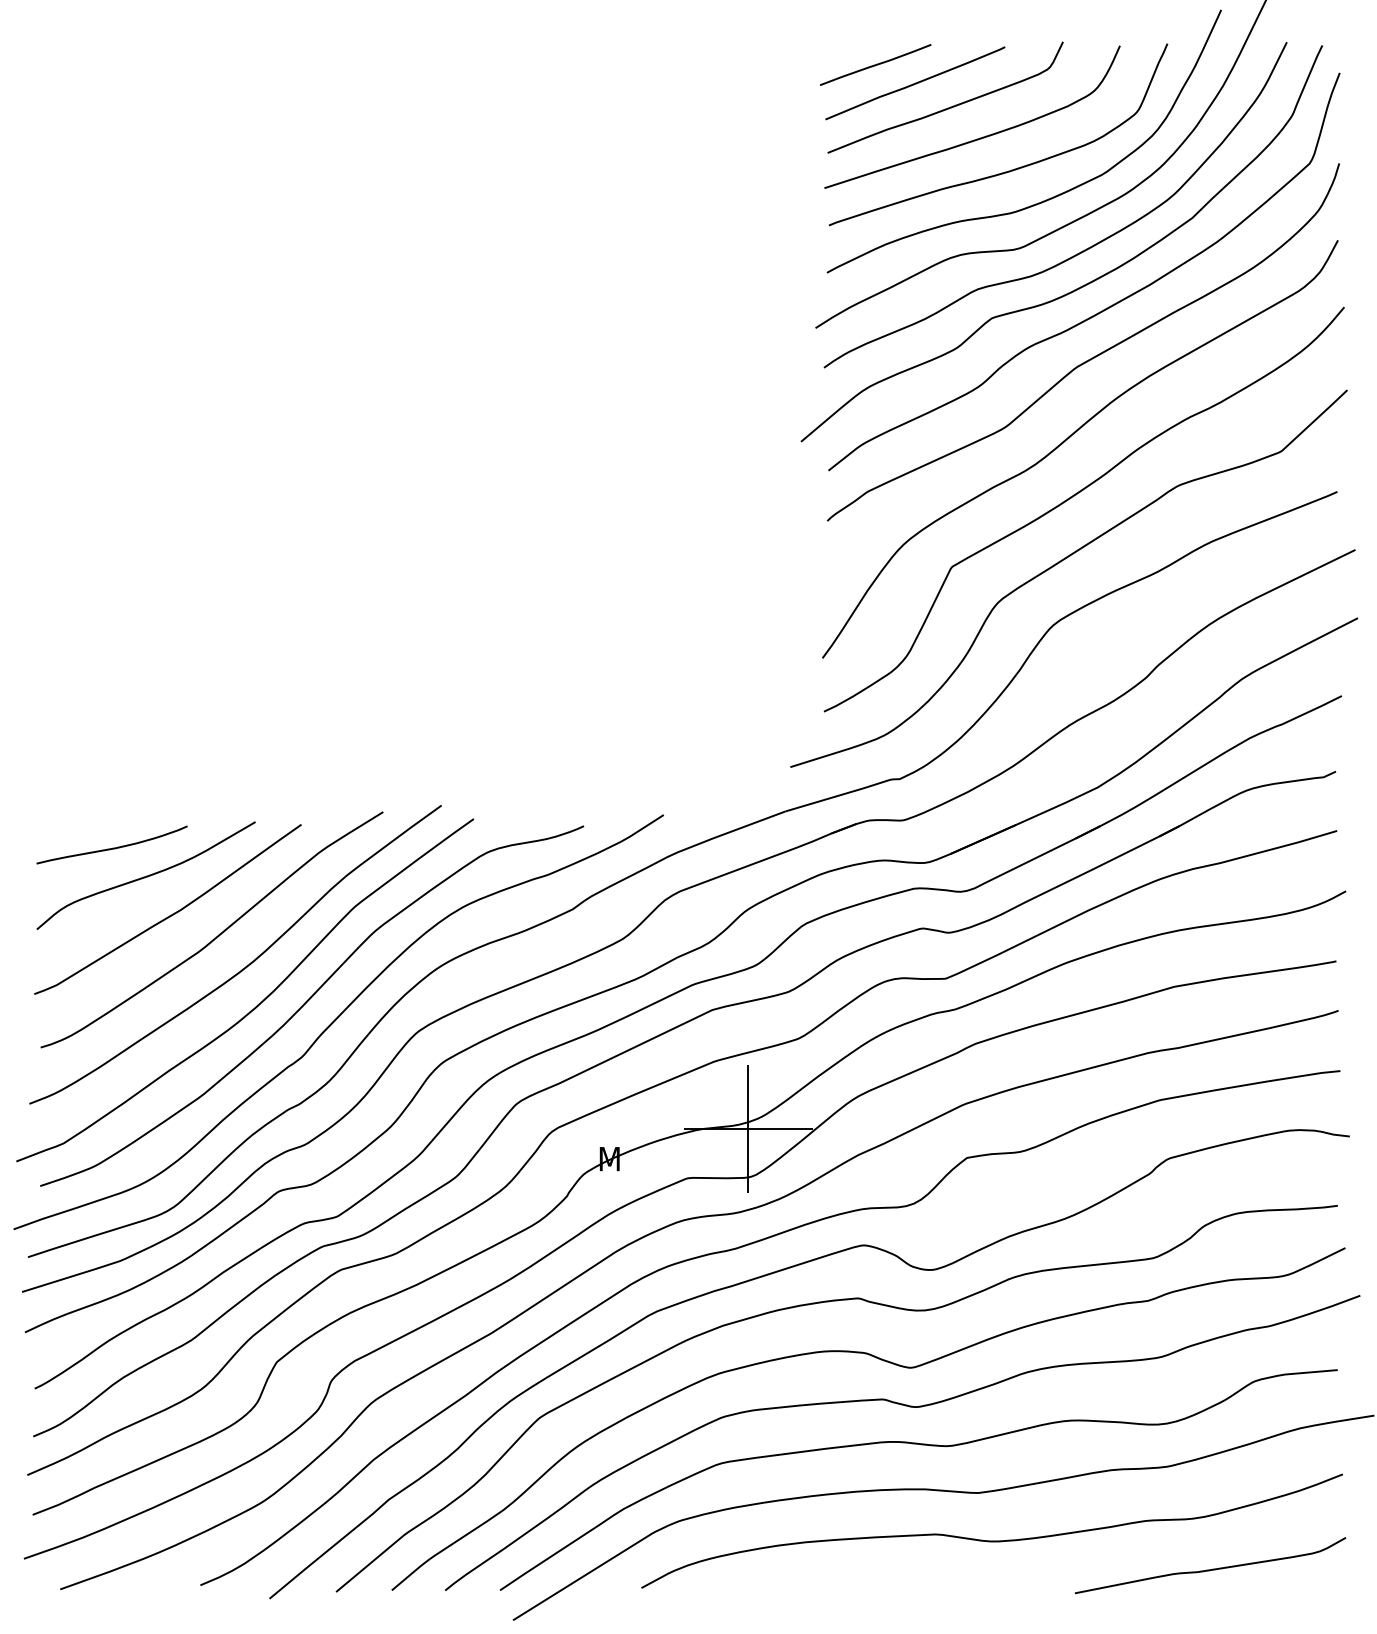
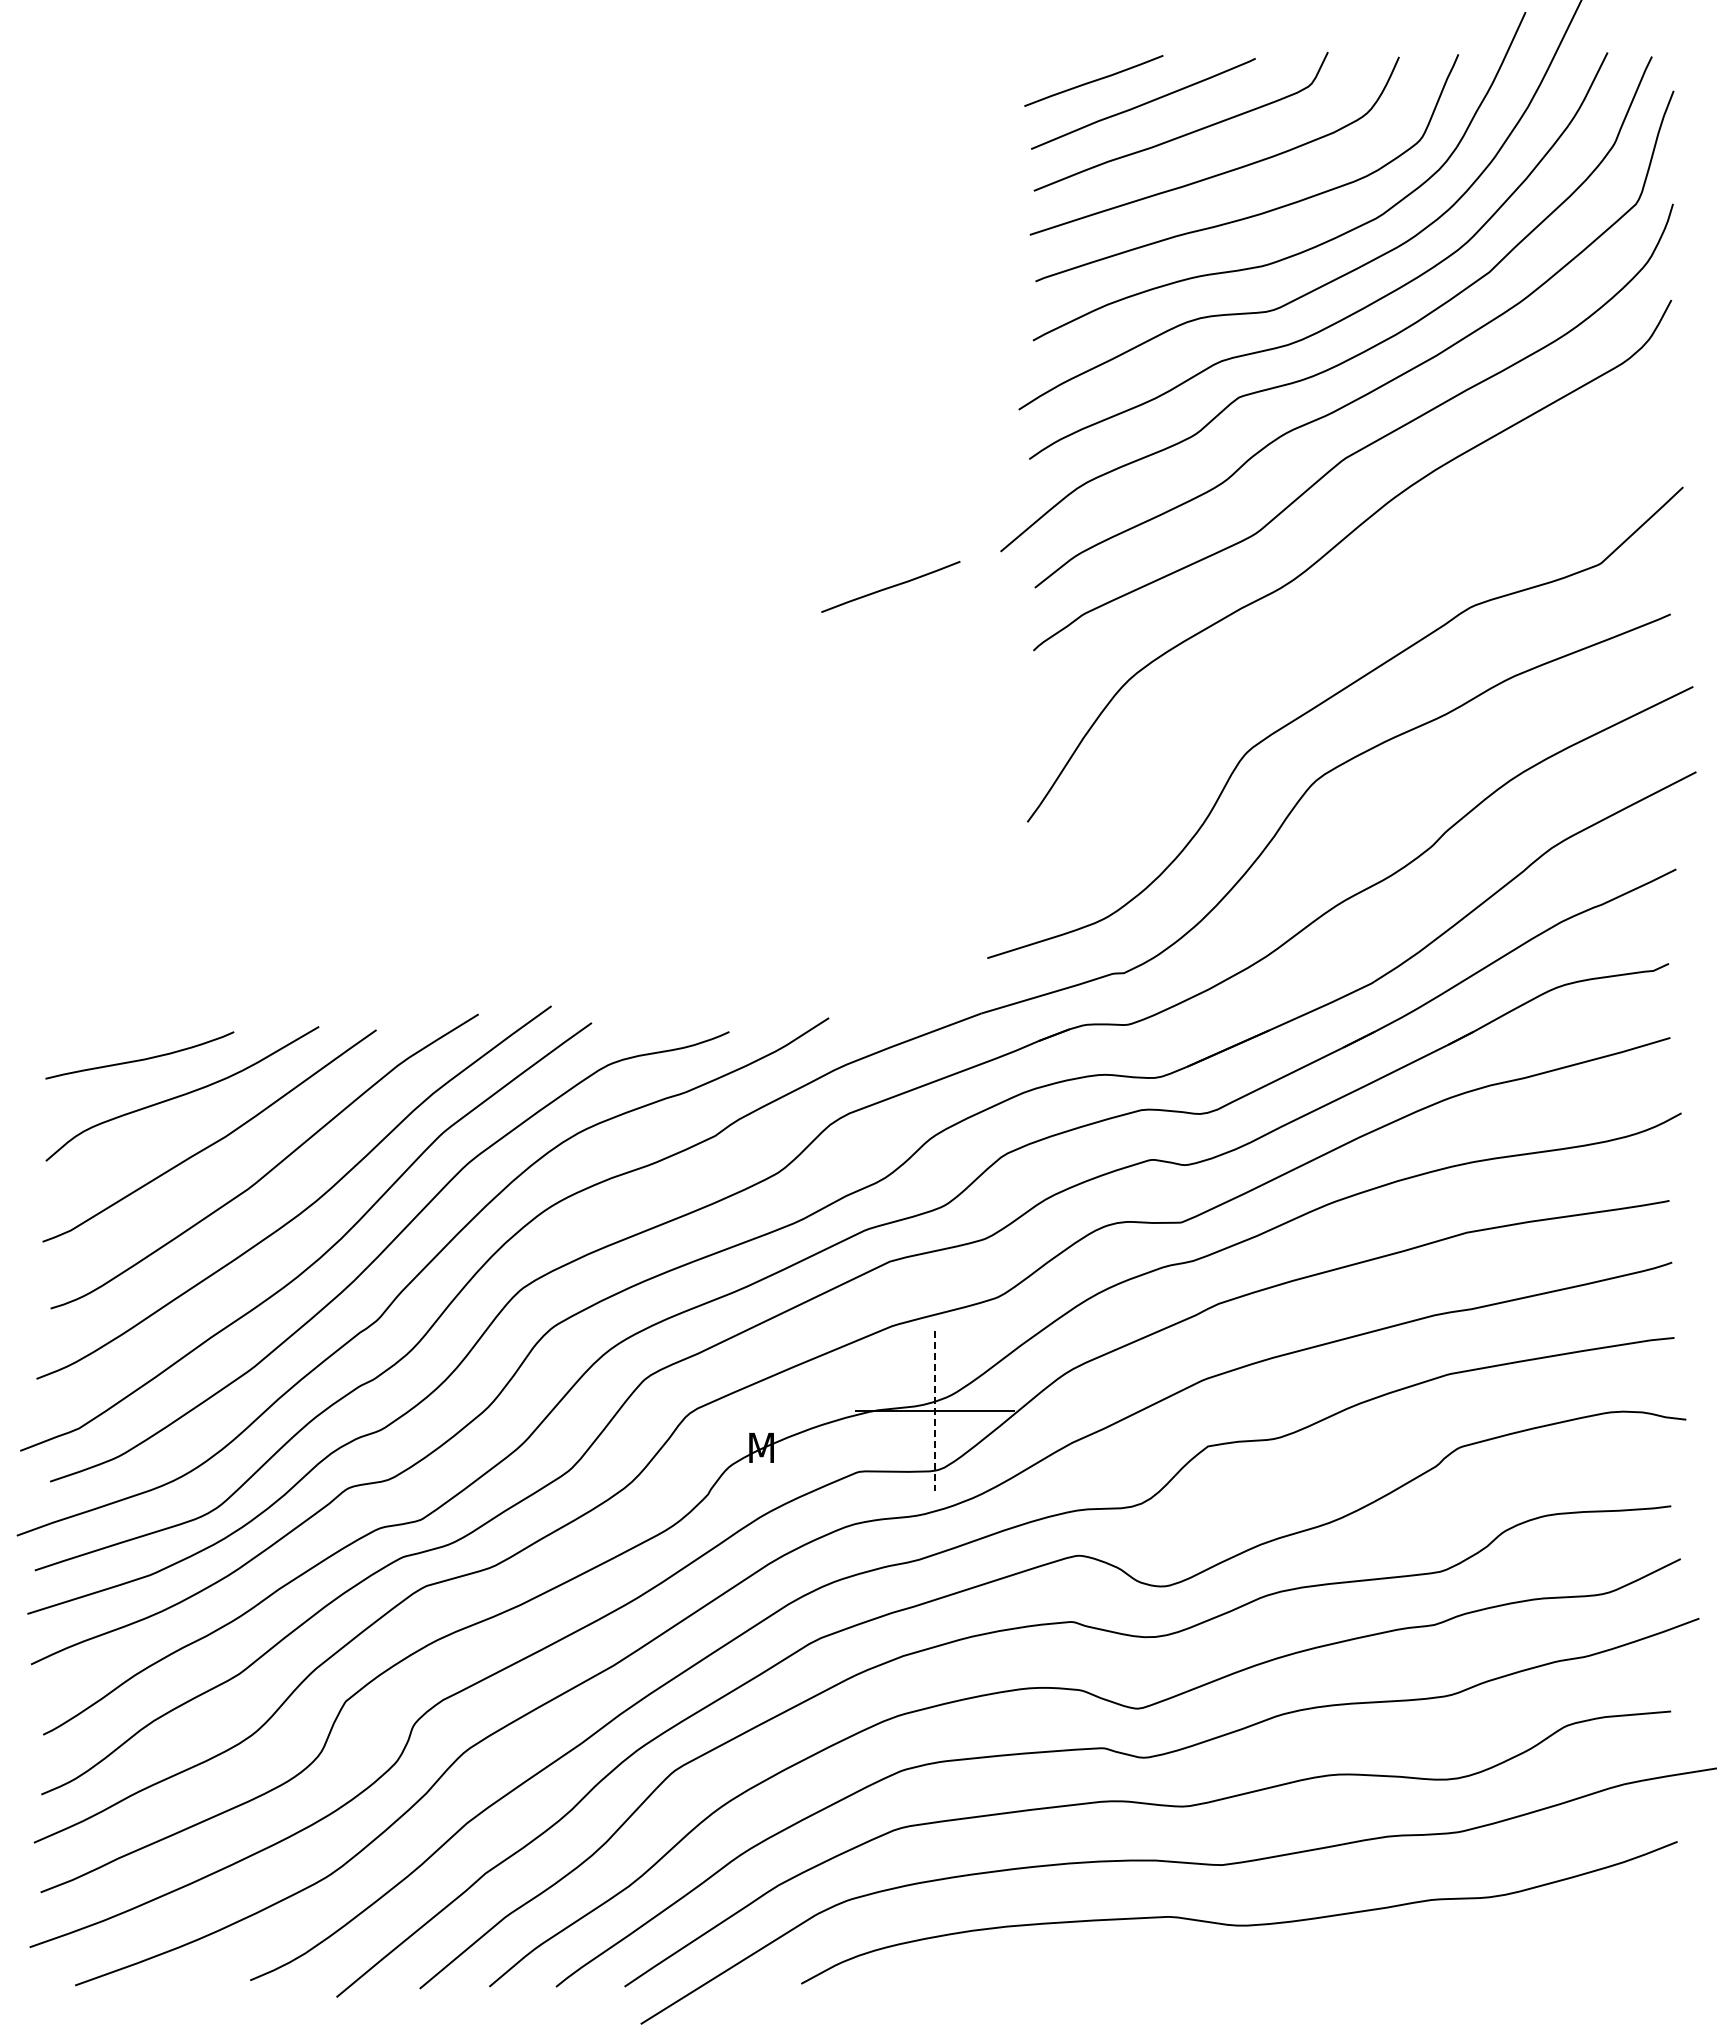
curve: (712, 469) -> (890, 586), added
curve: (1076, 495) -> (1344, 618), removed
line: (748, 1129) -> (934, 1411), solid -> dashed
curve: (1209, 1569) -> (1511, 1960), removed

